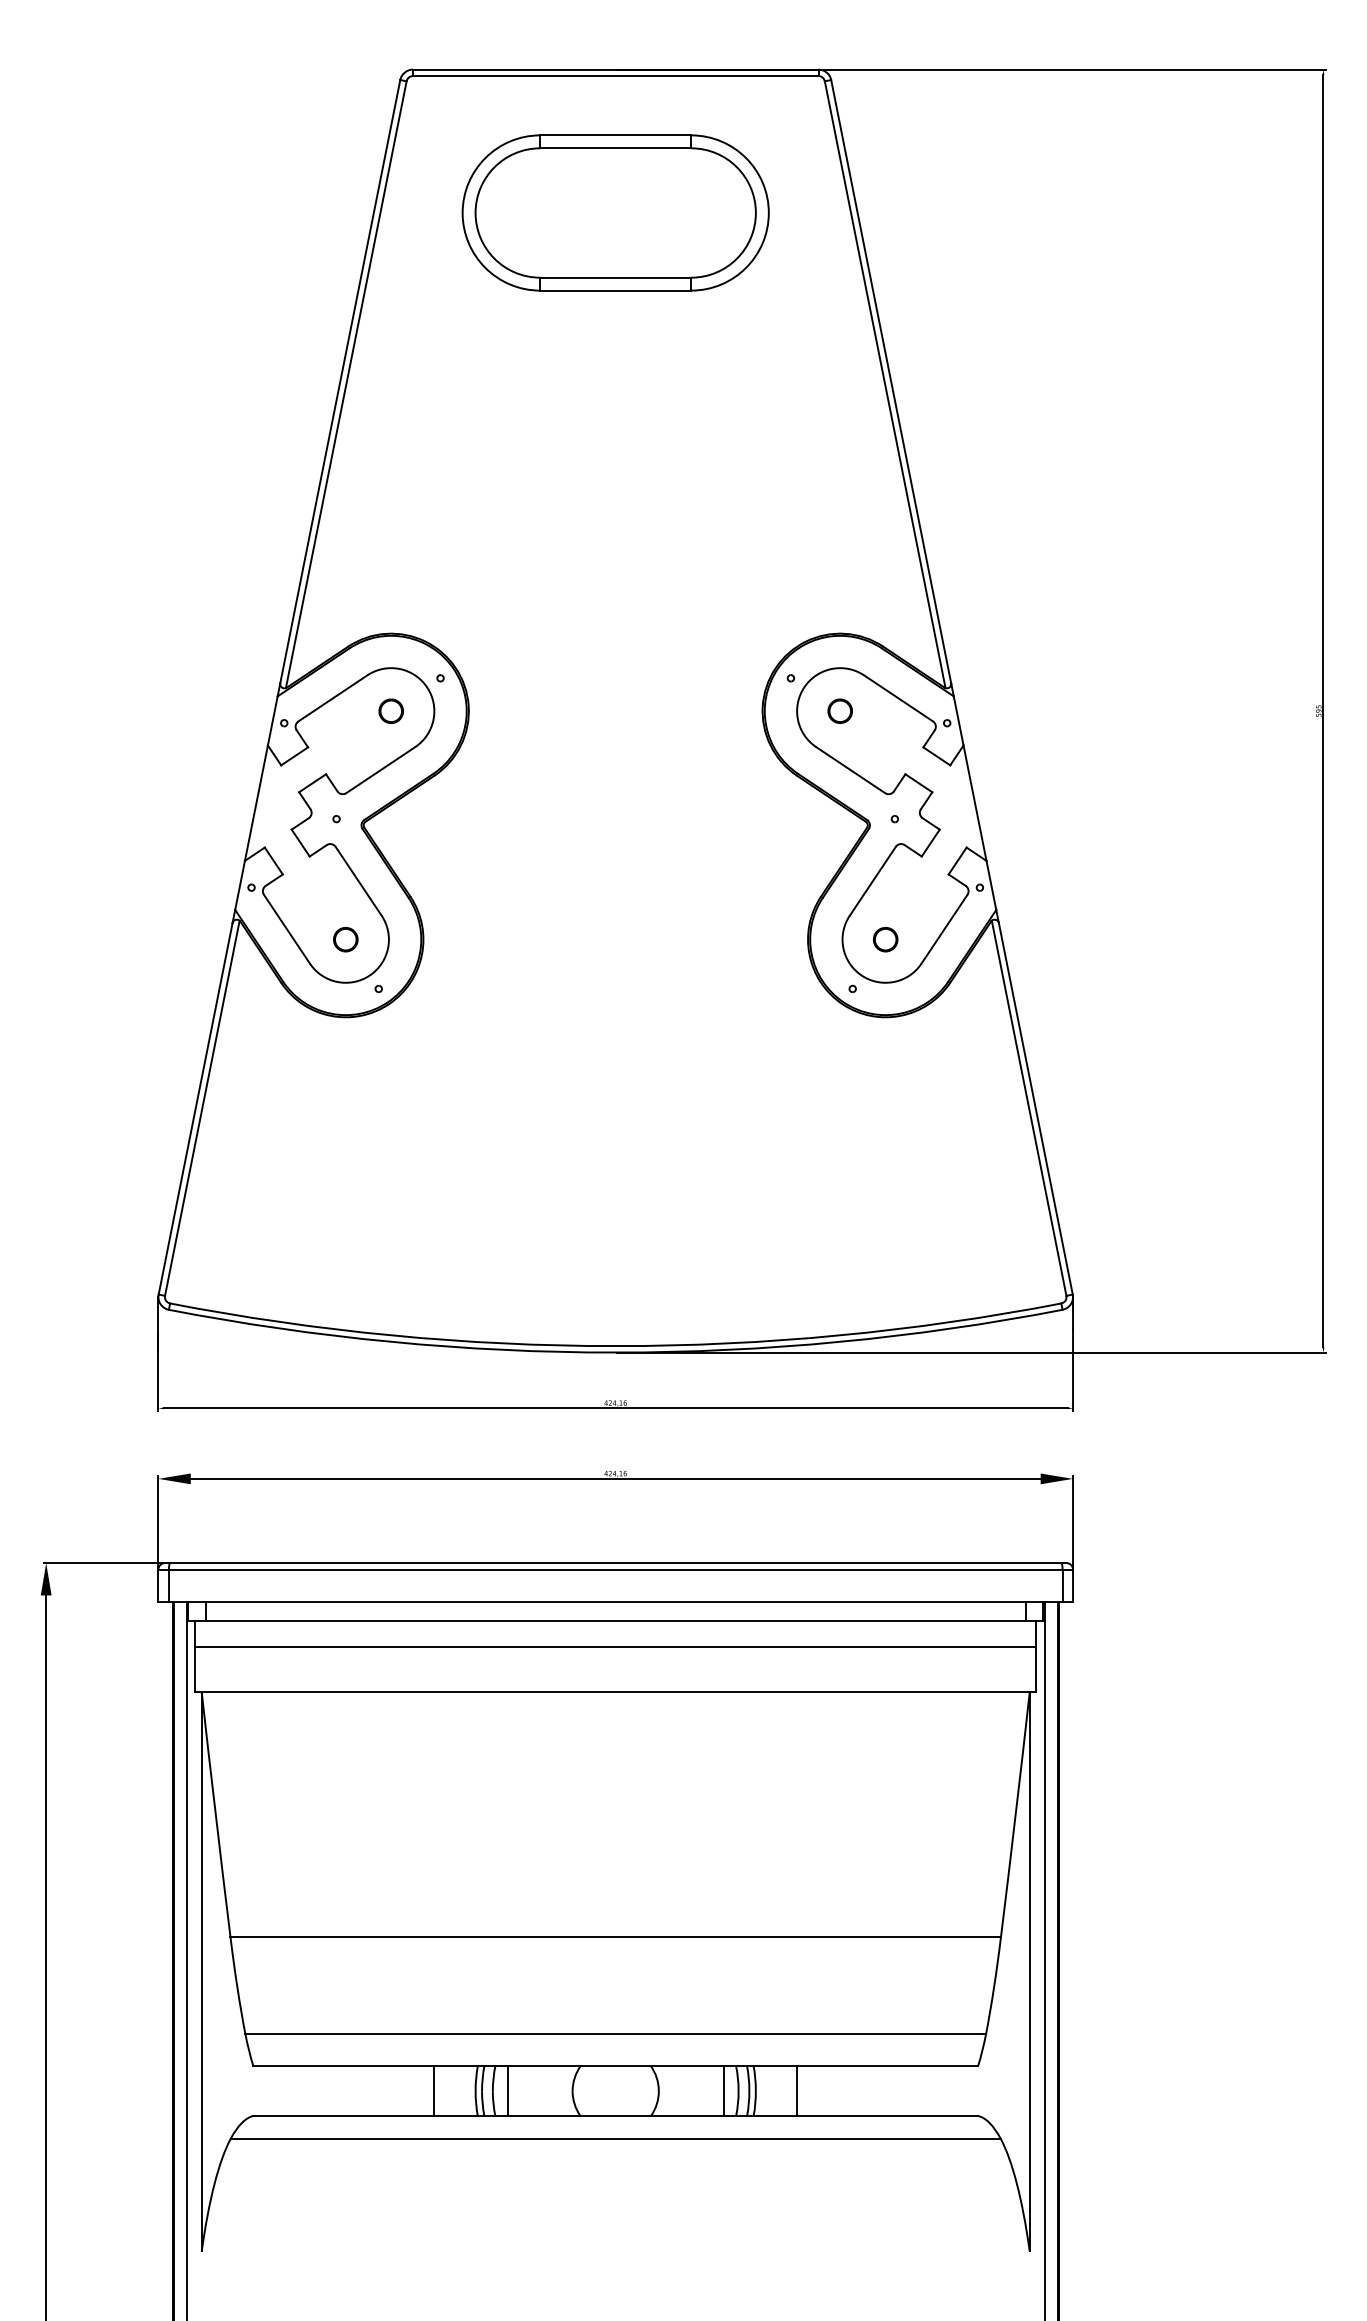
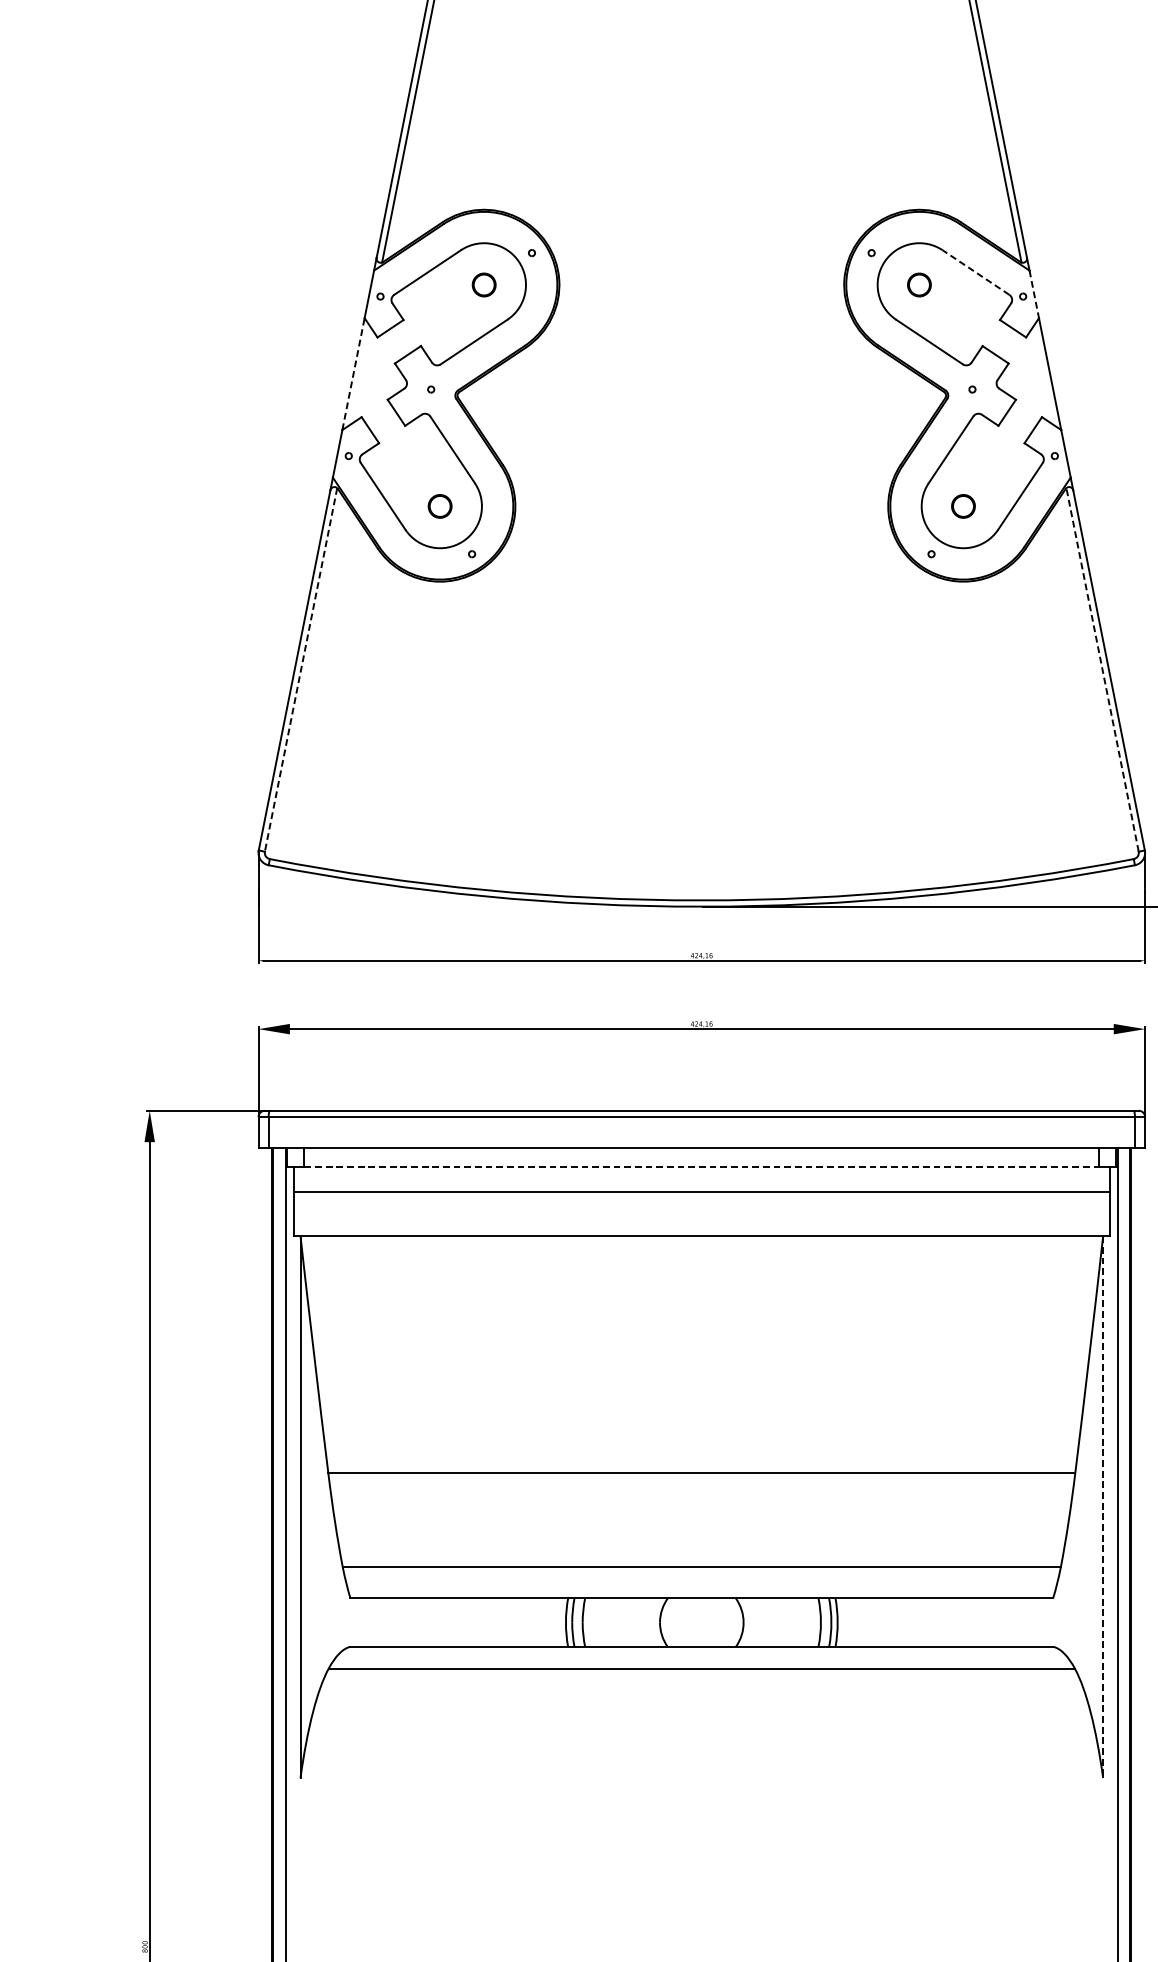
line: (898, 698) -> (975, 272), solid -> dashed
line: (958, 721) -> (1034, 294), solid -> dashed
line: (256, 803) -> (353, 374), solid -> dashed
line: (1029, 1107) -> (1102, 669), solid -> dashed
line: (202, 1108) -> (301, 670), solid -> dashed
line: (615, 1621) -> (701, 1167), solid -> dashed
line: (1029, 1972) -> (1102, 1507), solid -> dashed
line: (434, 2090) -> (526, 1622), removed
line: (507, 2090) -> (596, 1622), removed
line: (723, 2090) -> (806, 1622), removed
line: (797, 2090) -> (878, 1622), removed

